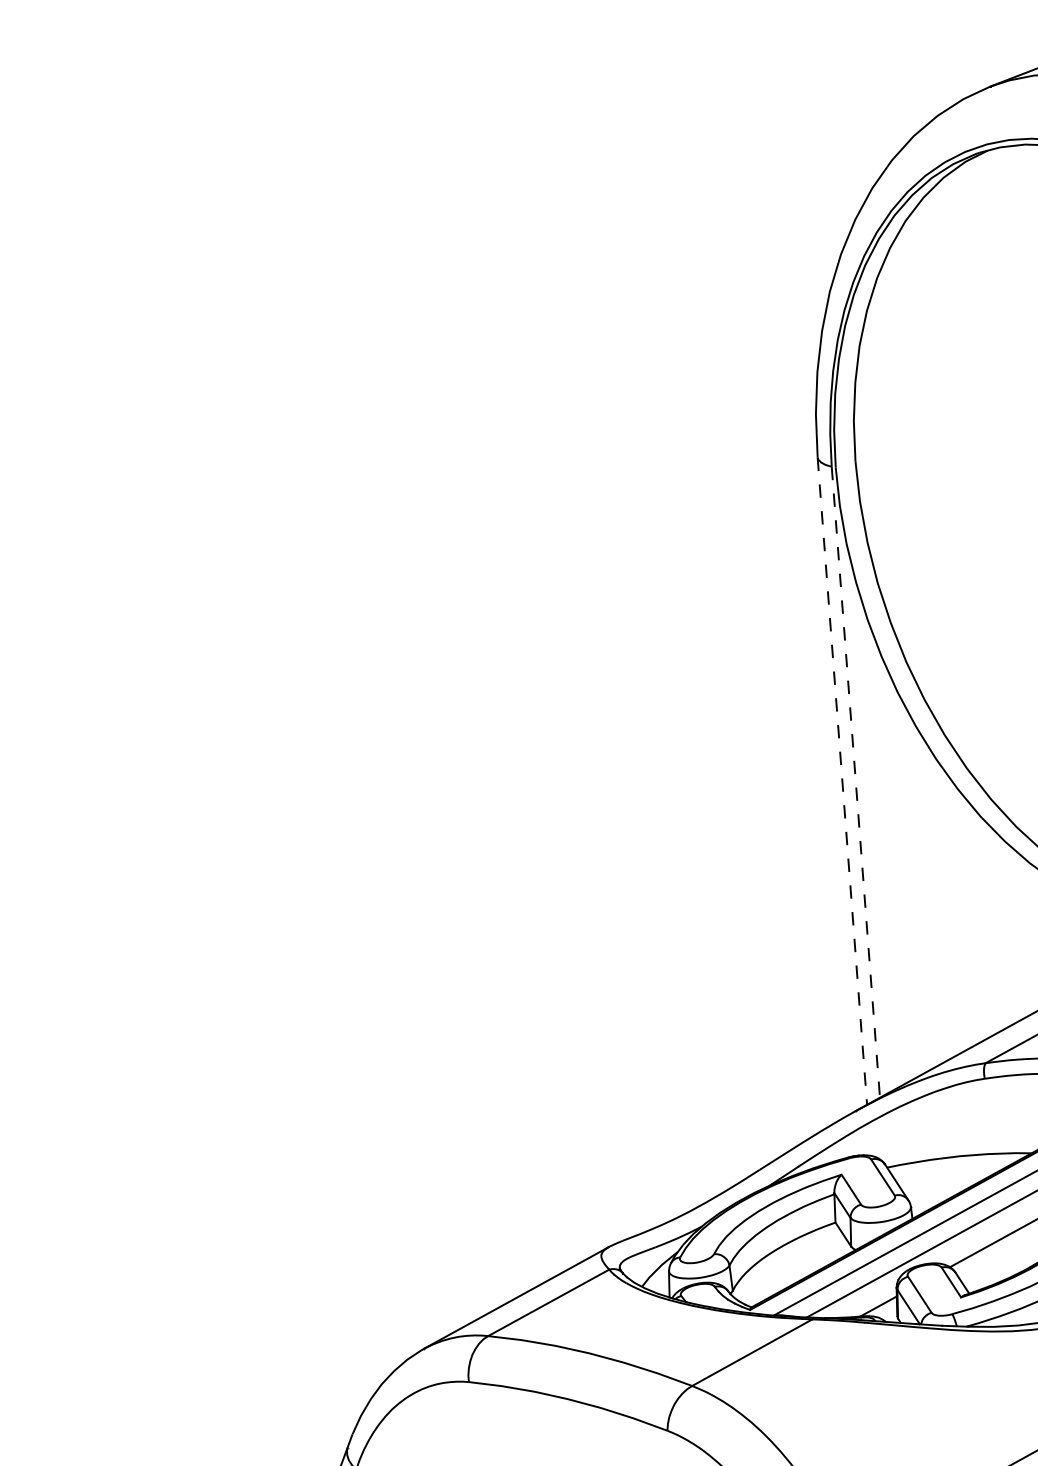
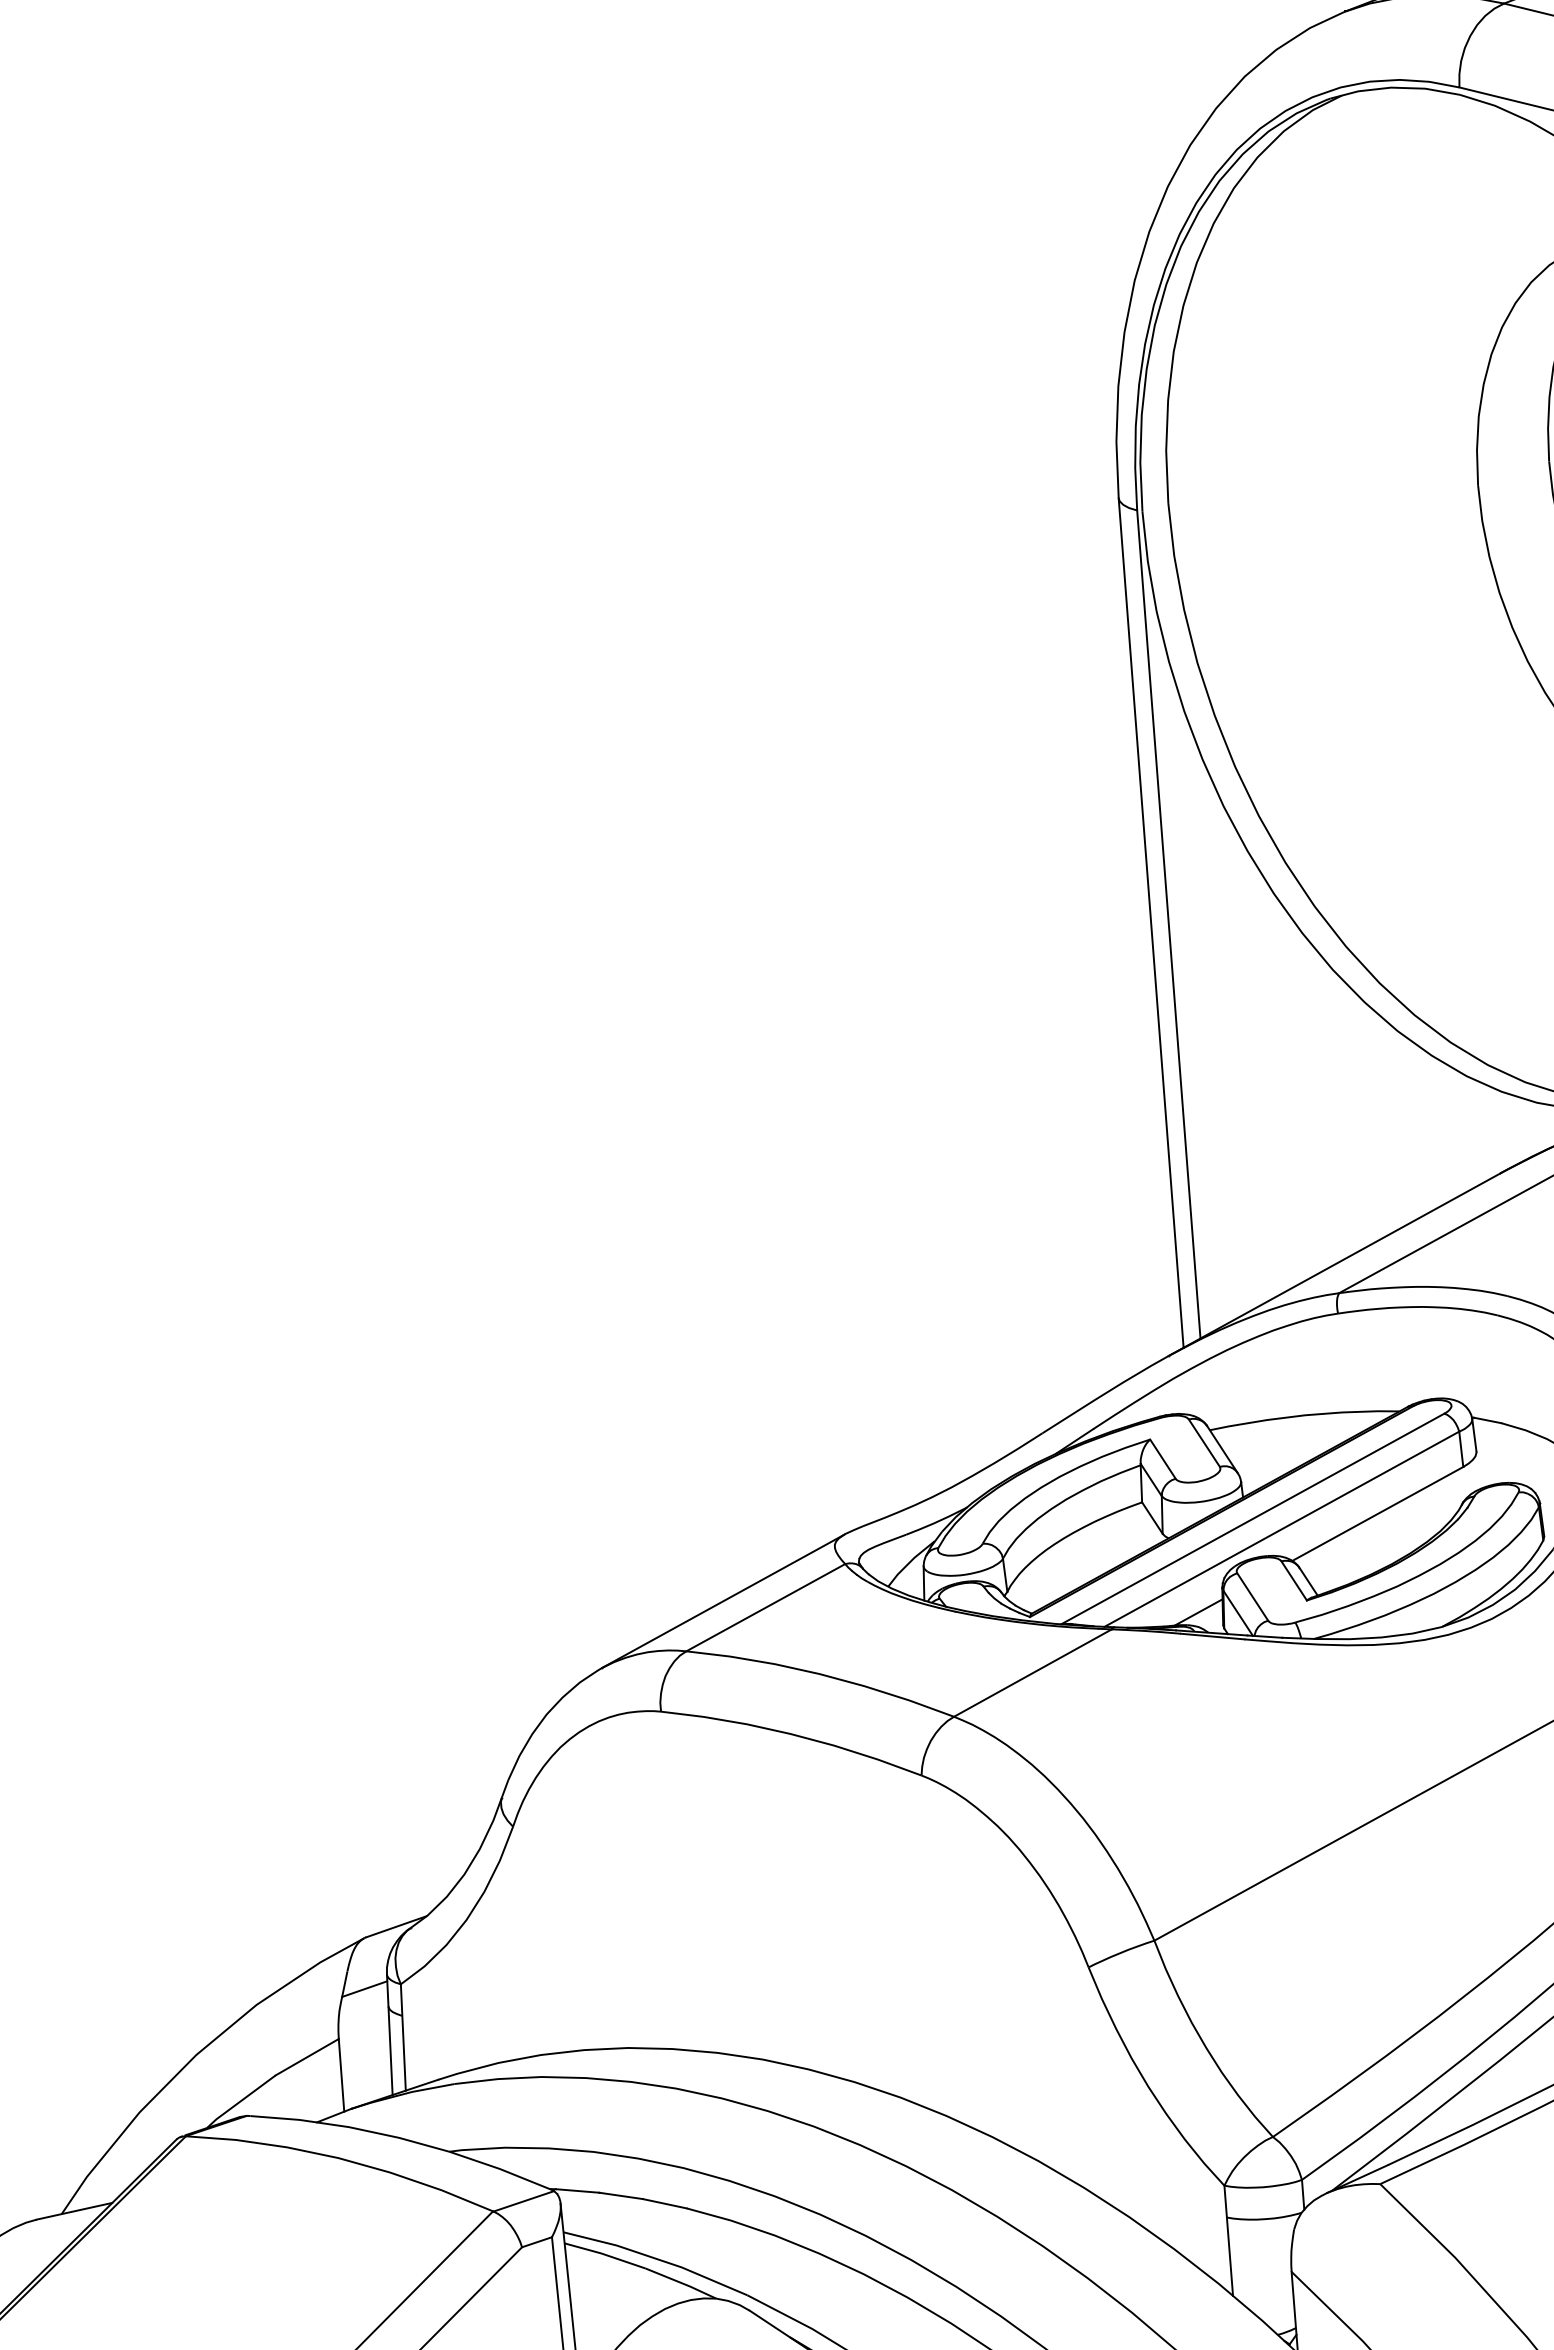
line: (842, 781) -> (1151, 923), dashed -> solid
line: (855, 783) -> (1168, 925), dashed -> solid

